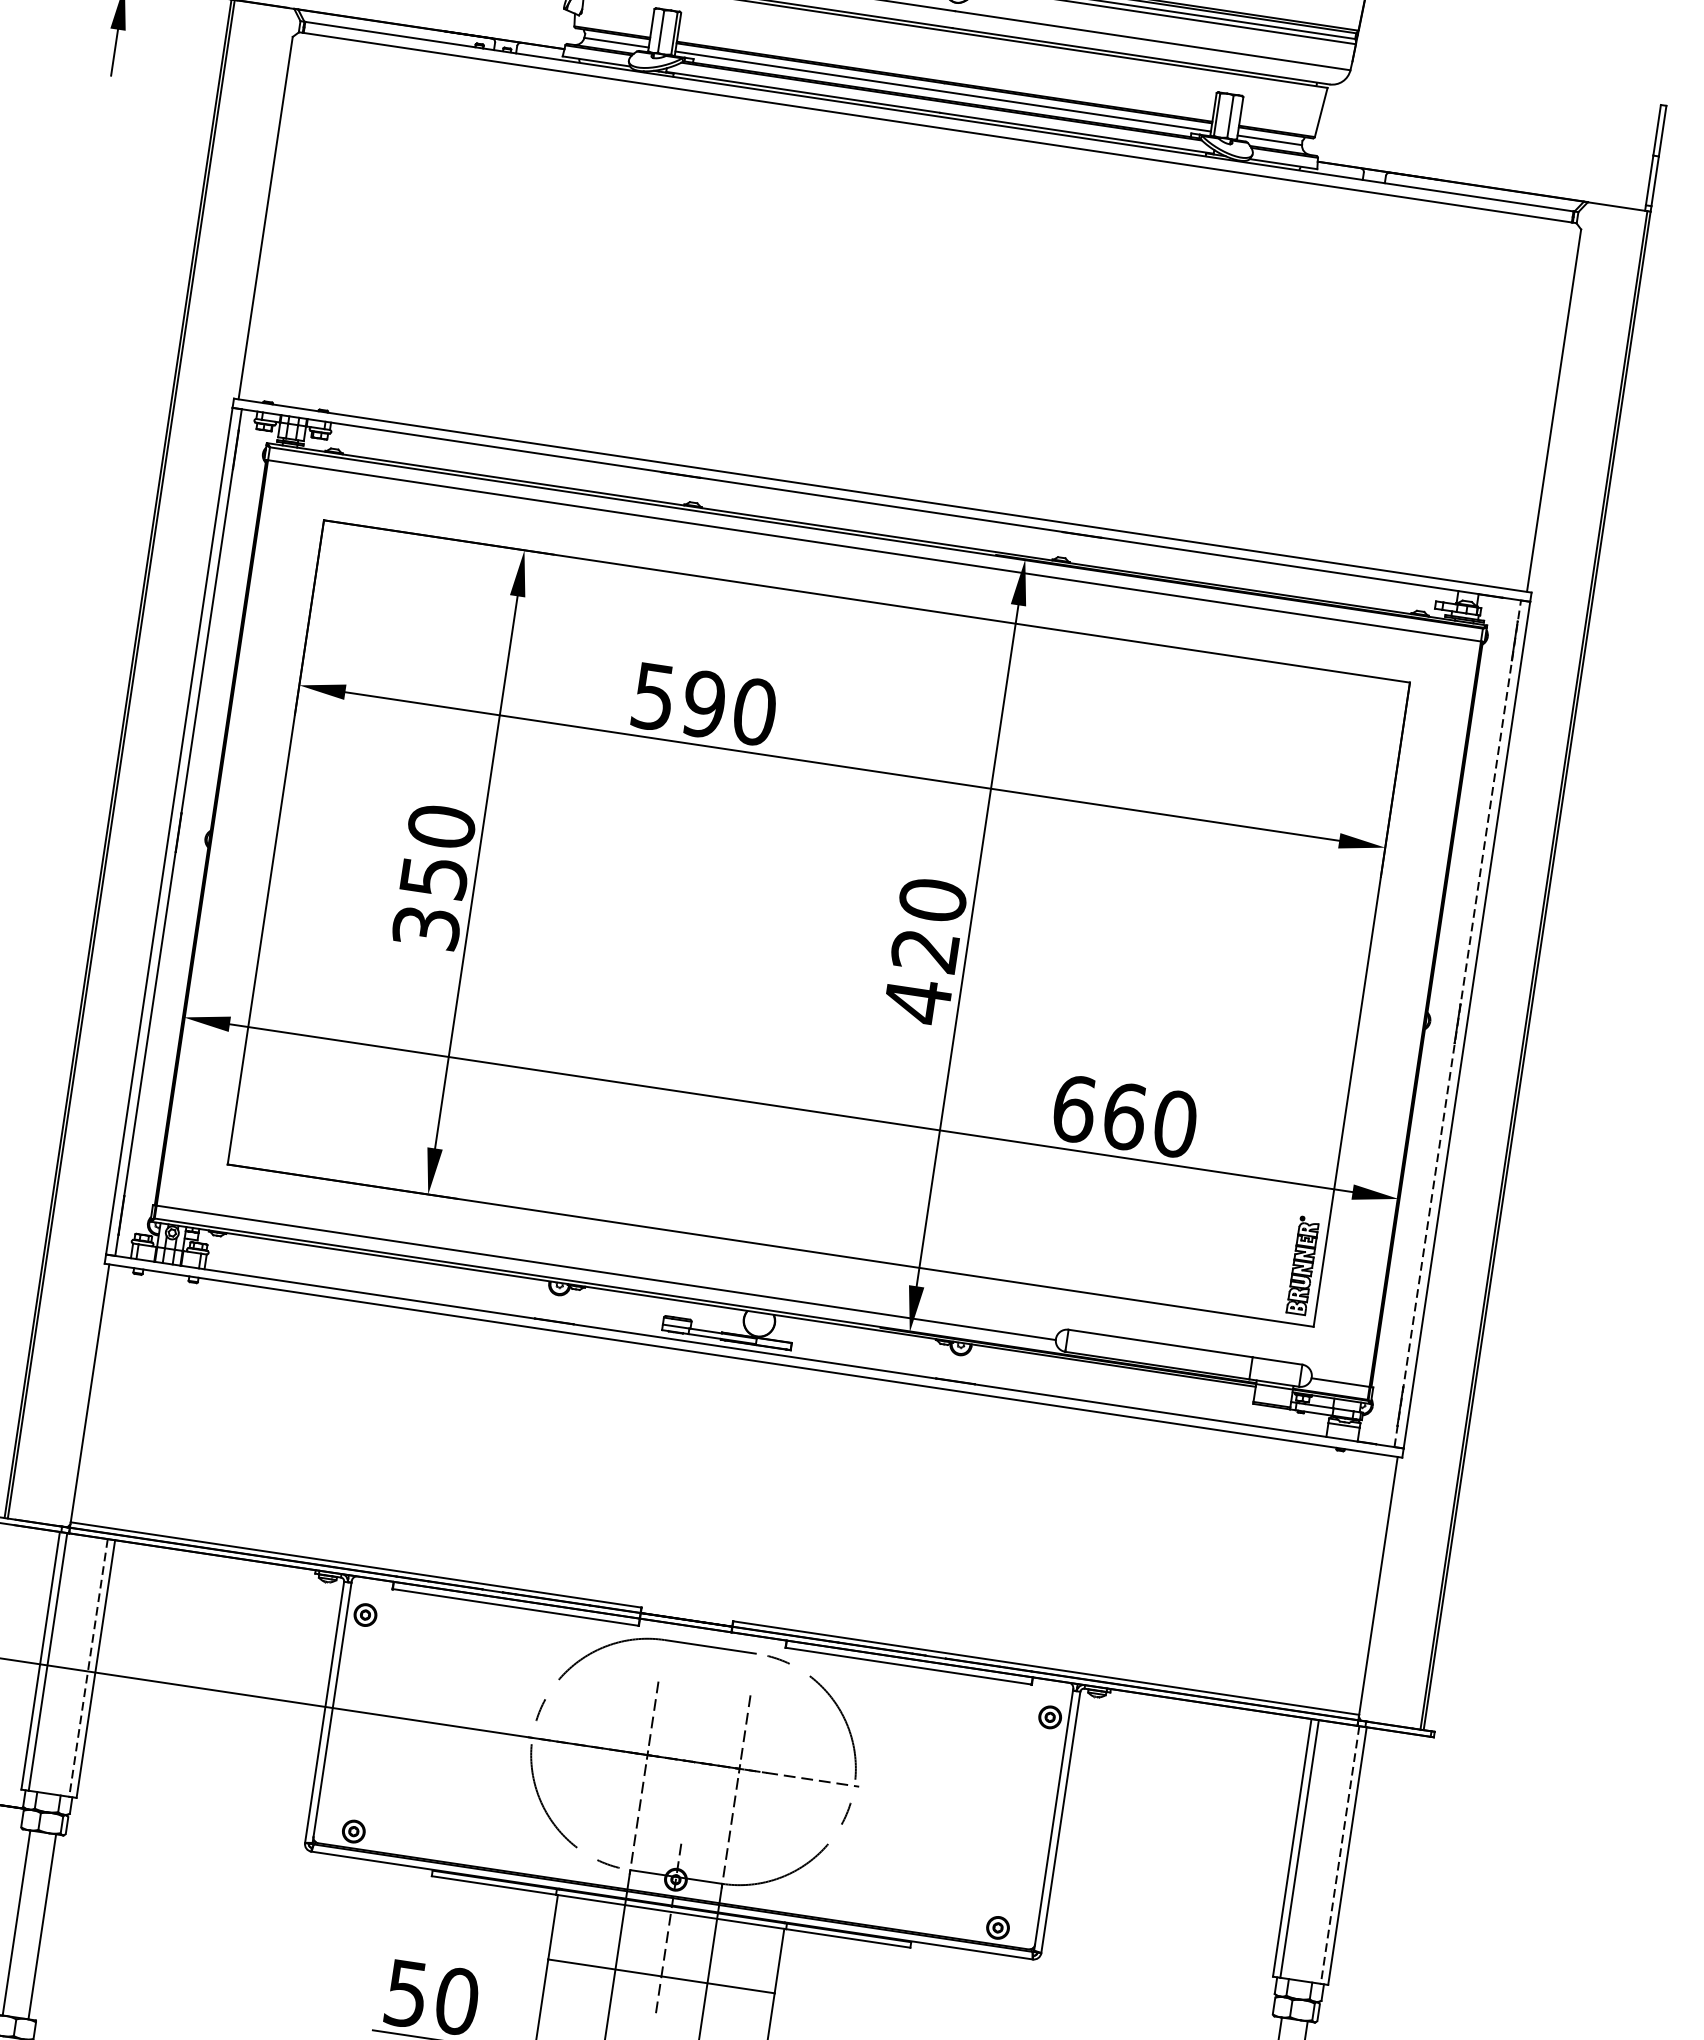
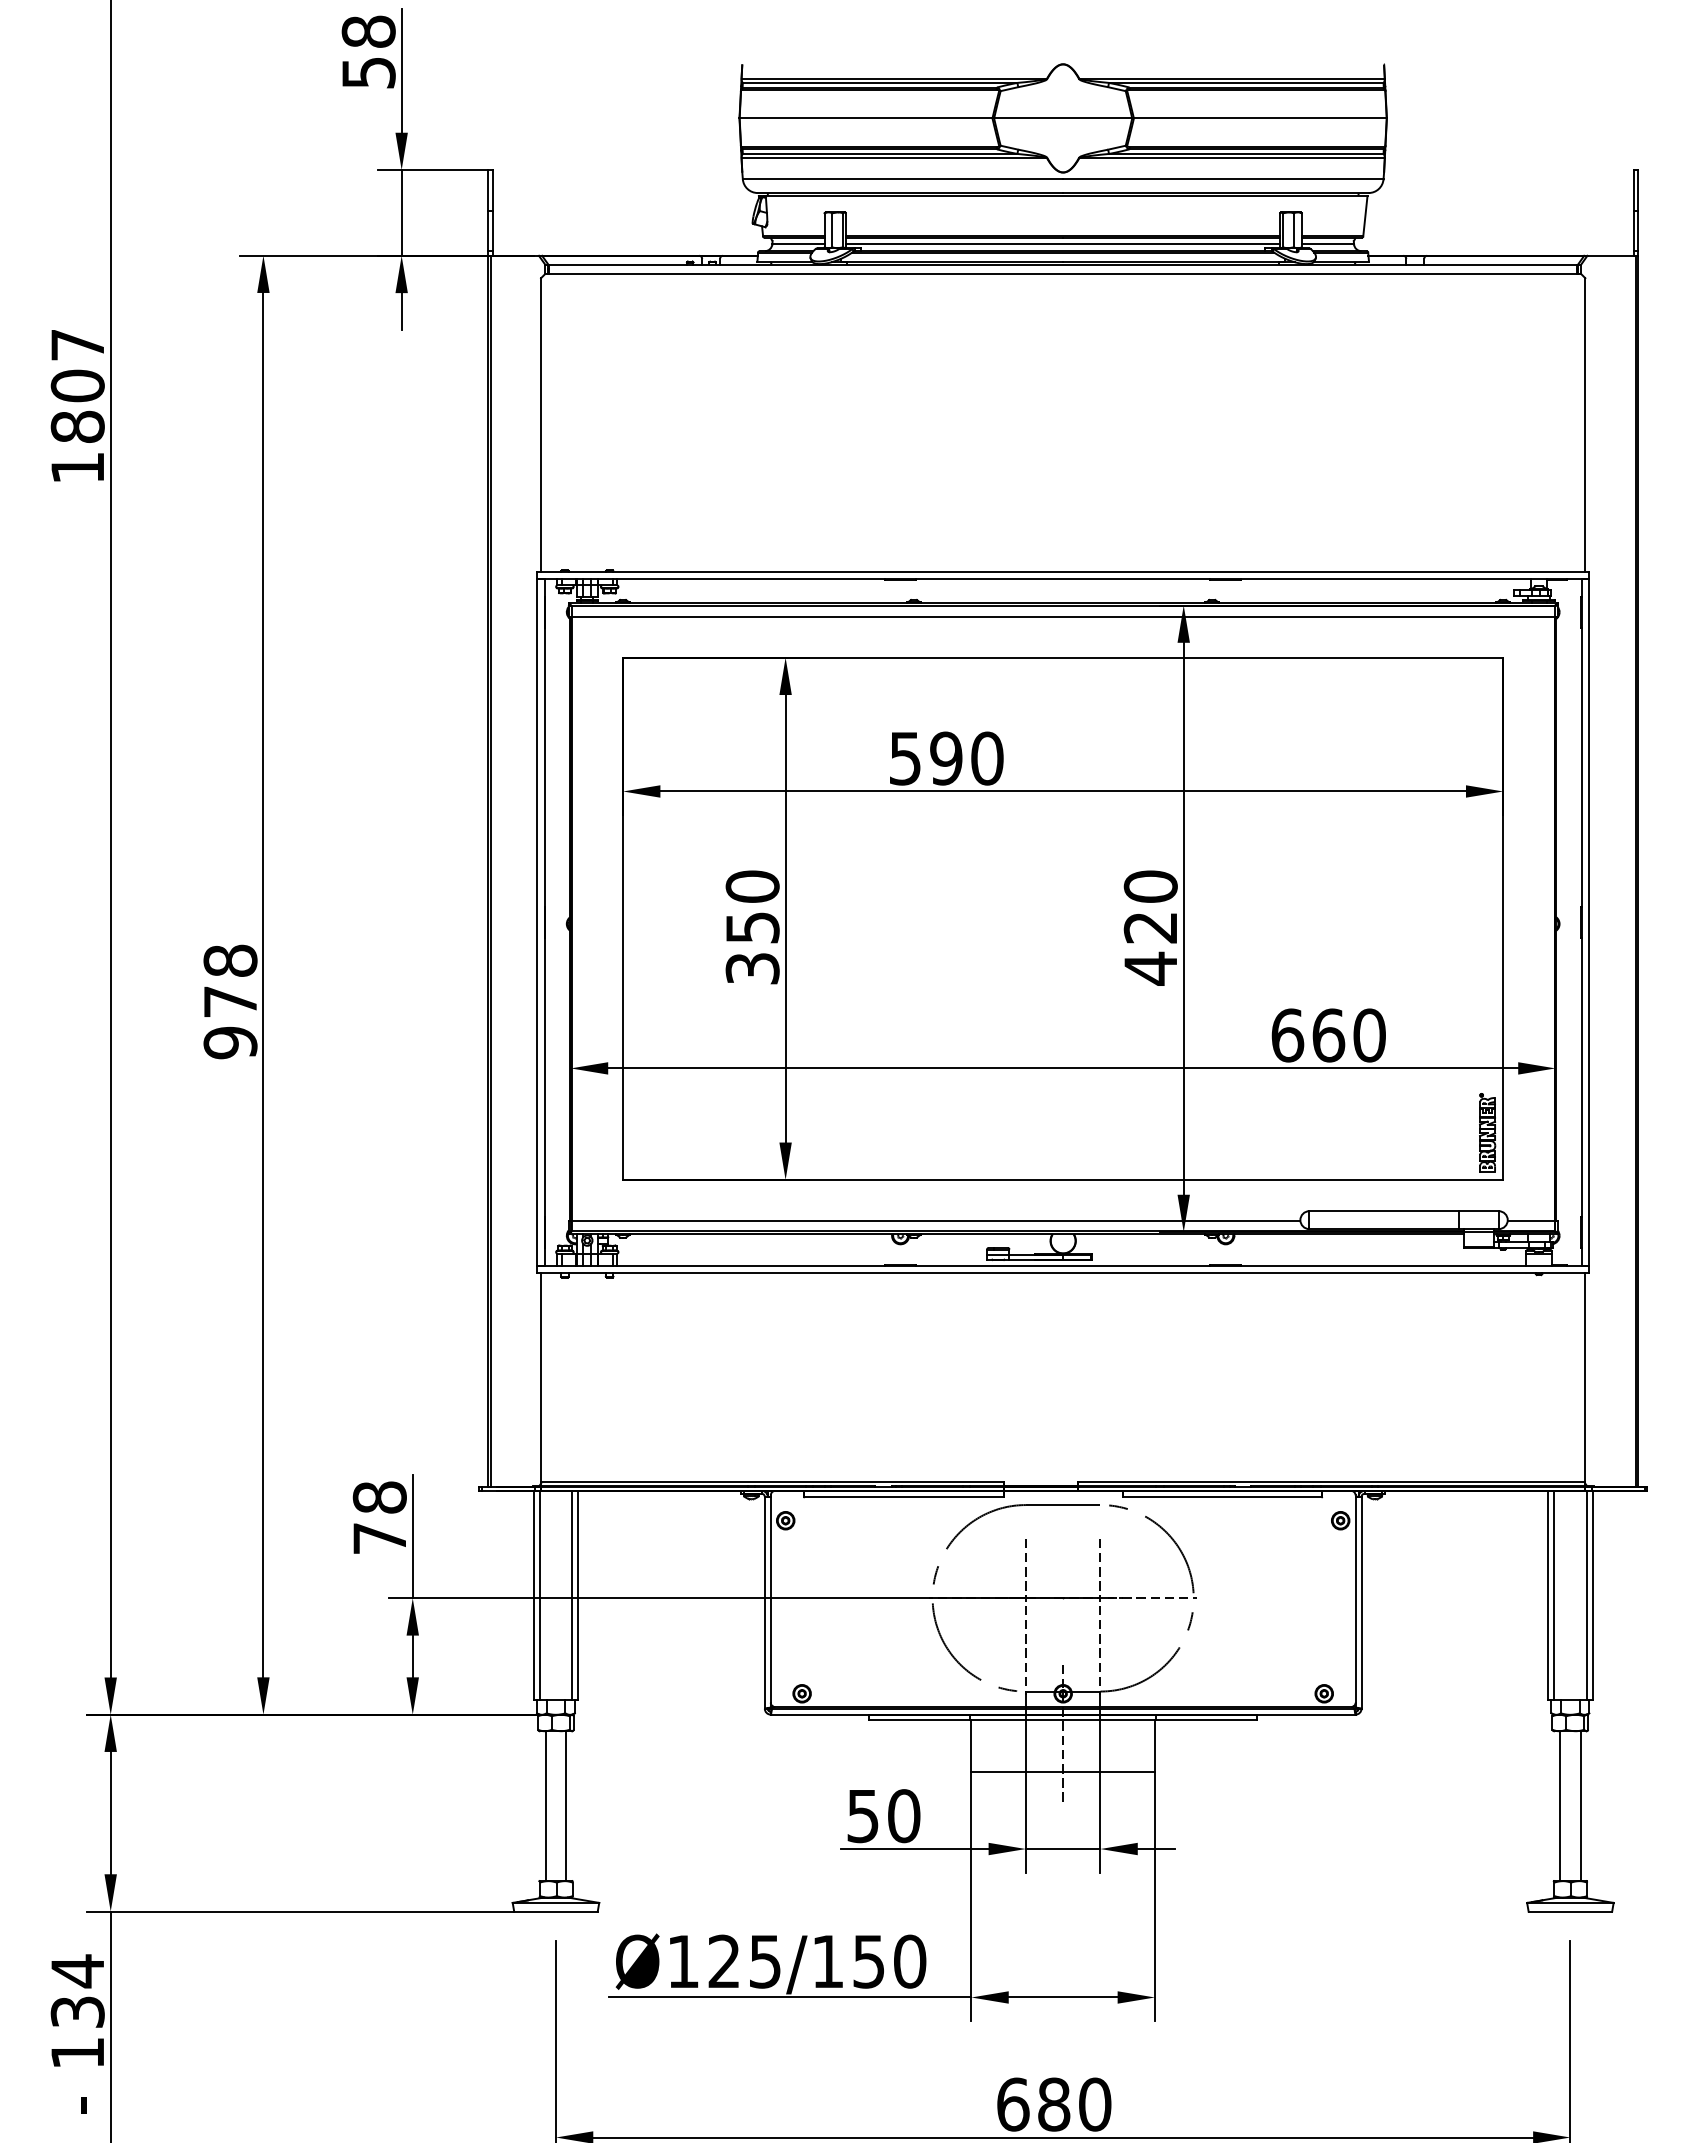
line: (1457, 1023) -> (1581, 922), dashed -> solid
line: (88, 1668) -> (572, 1595), dashed -> solid
line: (1339, 1854) -> (1586, 1595), dashed -> solid

